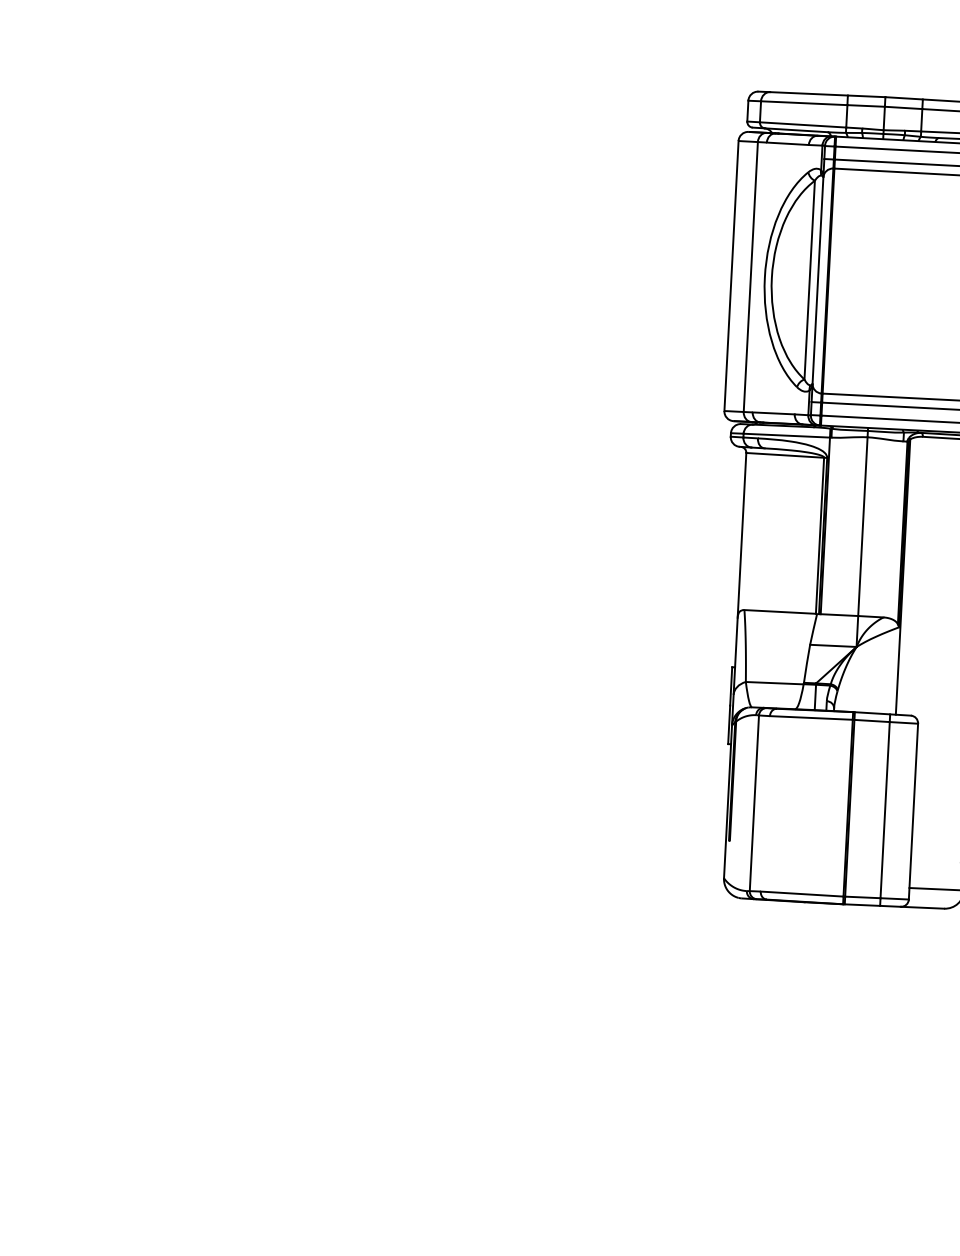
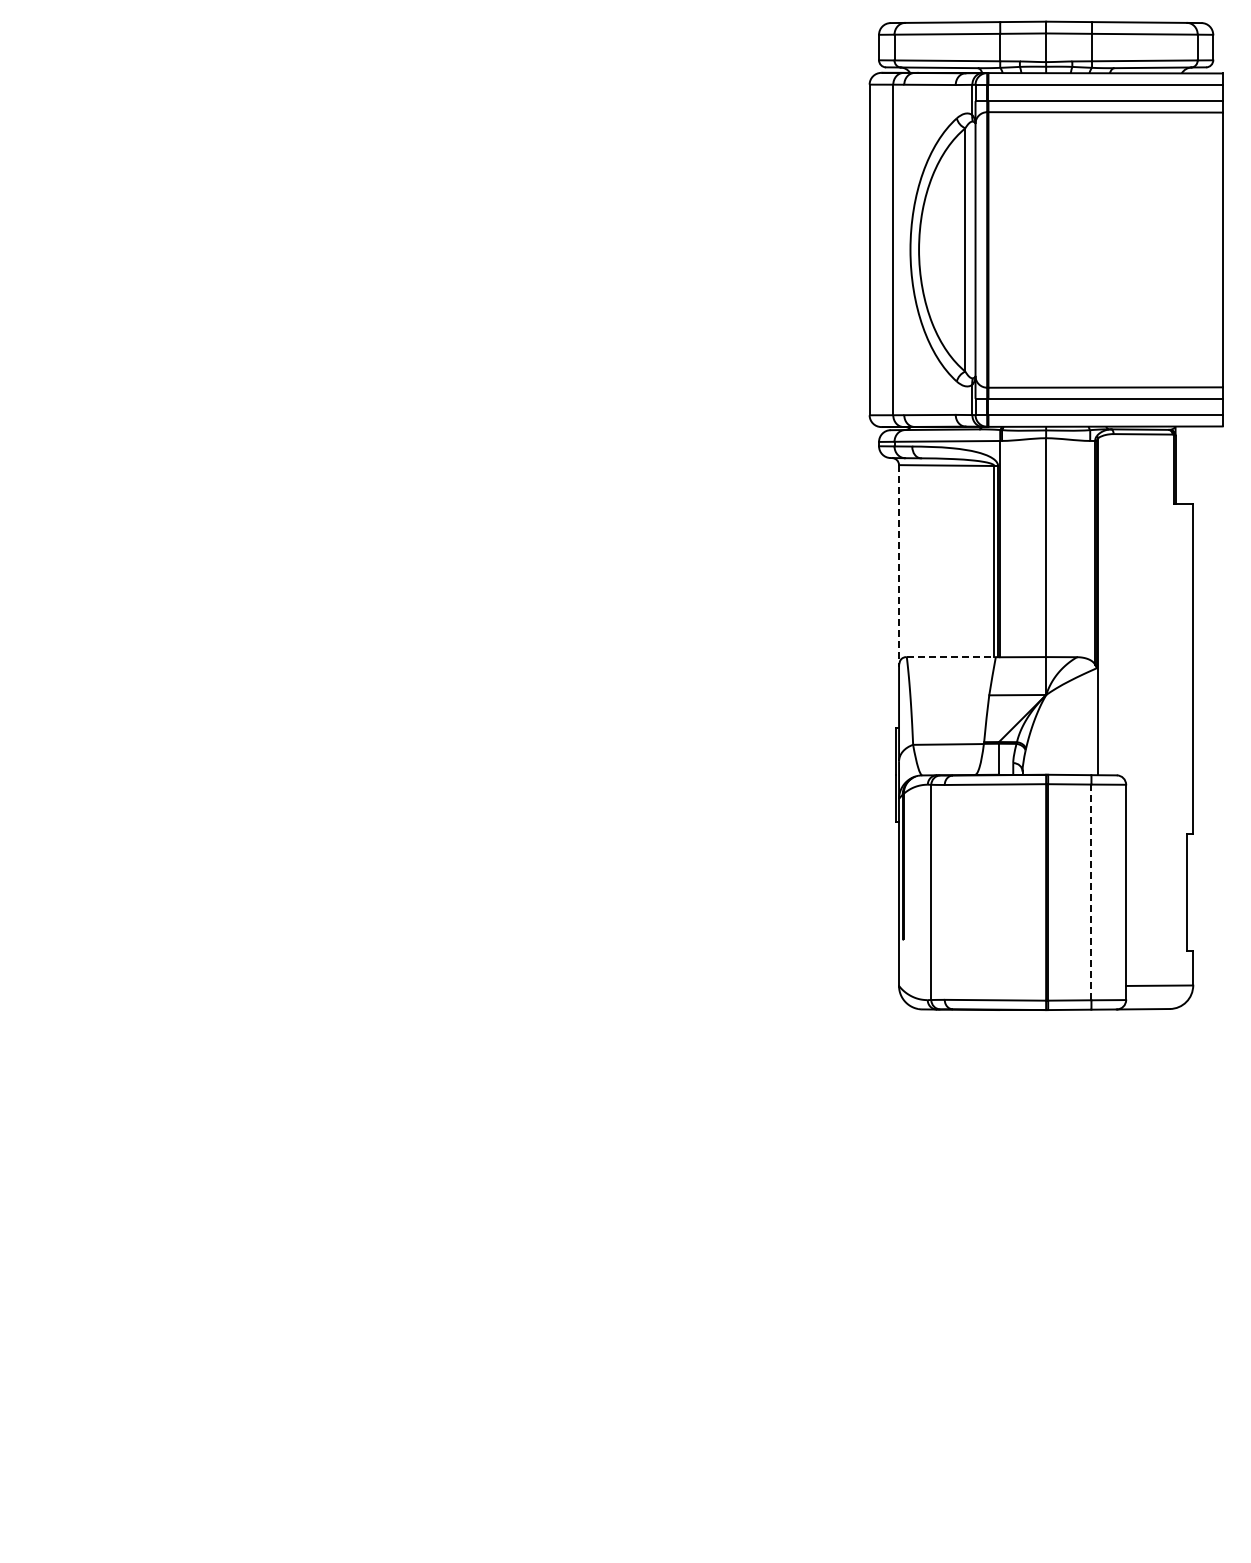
line: (742, 534) -> (899, 565), solid -> dashed
line: (780, 612) -> (950, 657), solid -> dashed
line: (885, 810) -> (1091, 892), solid -> dashed

